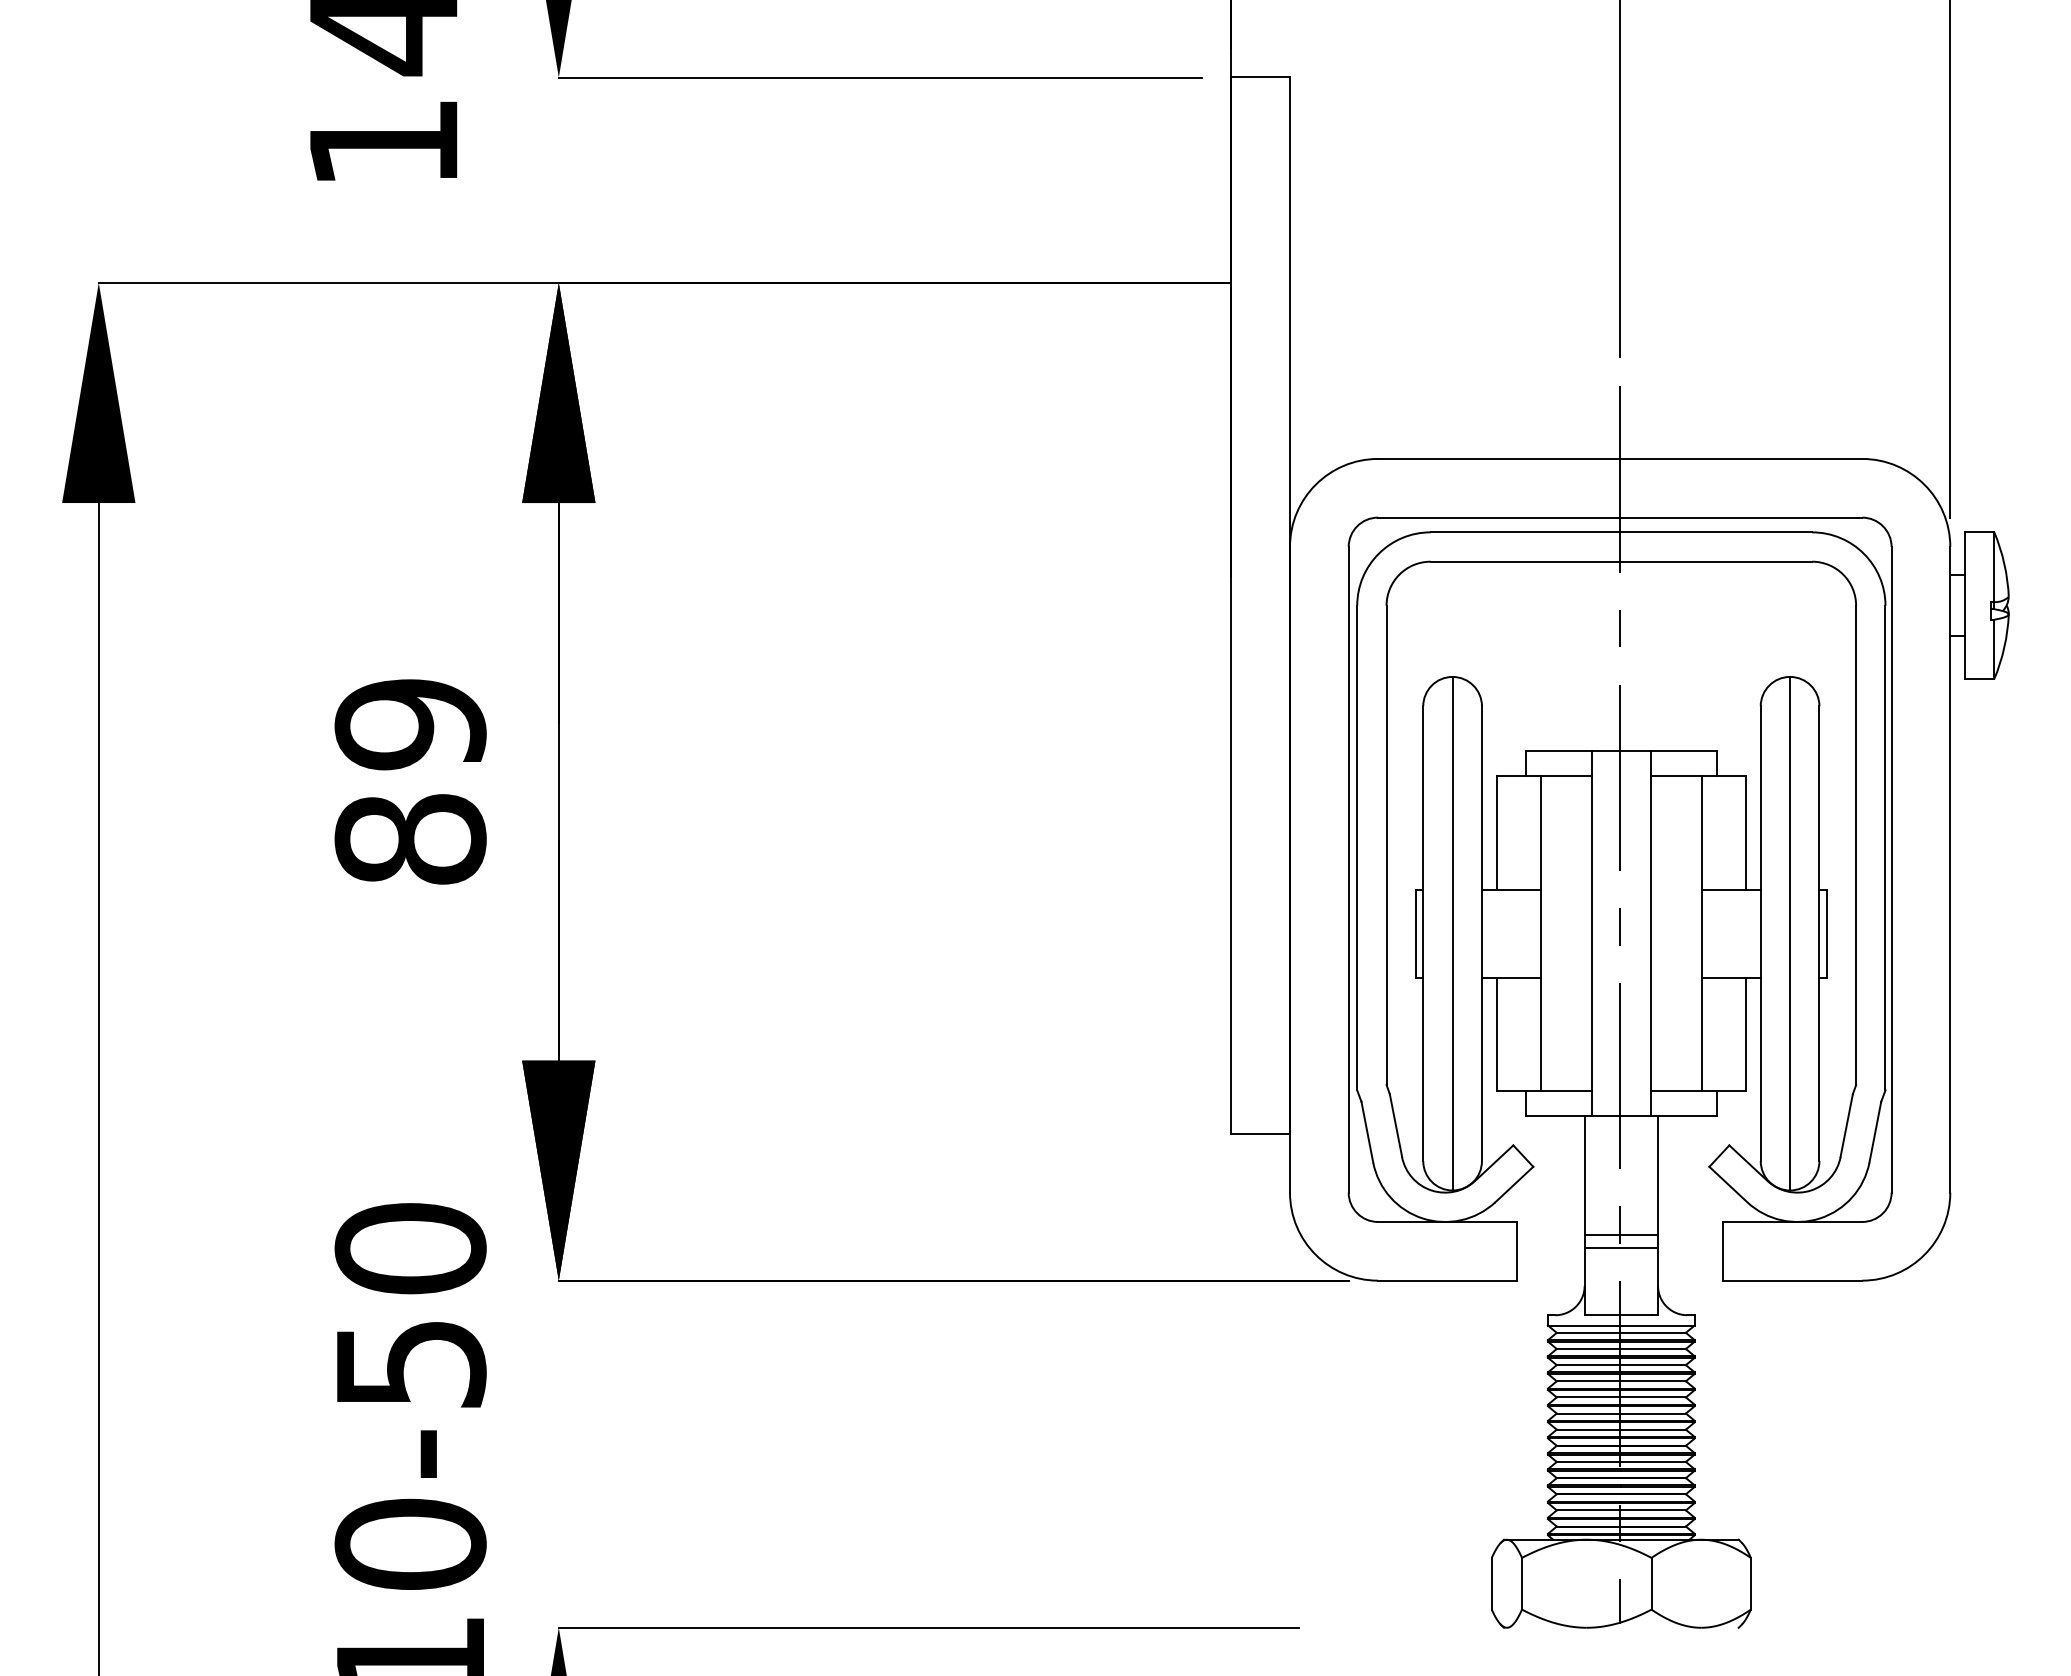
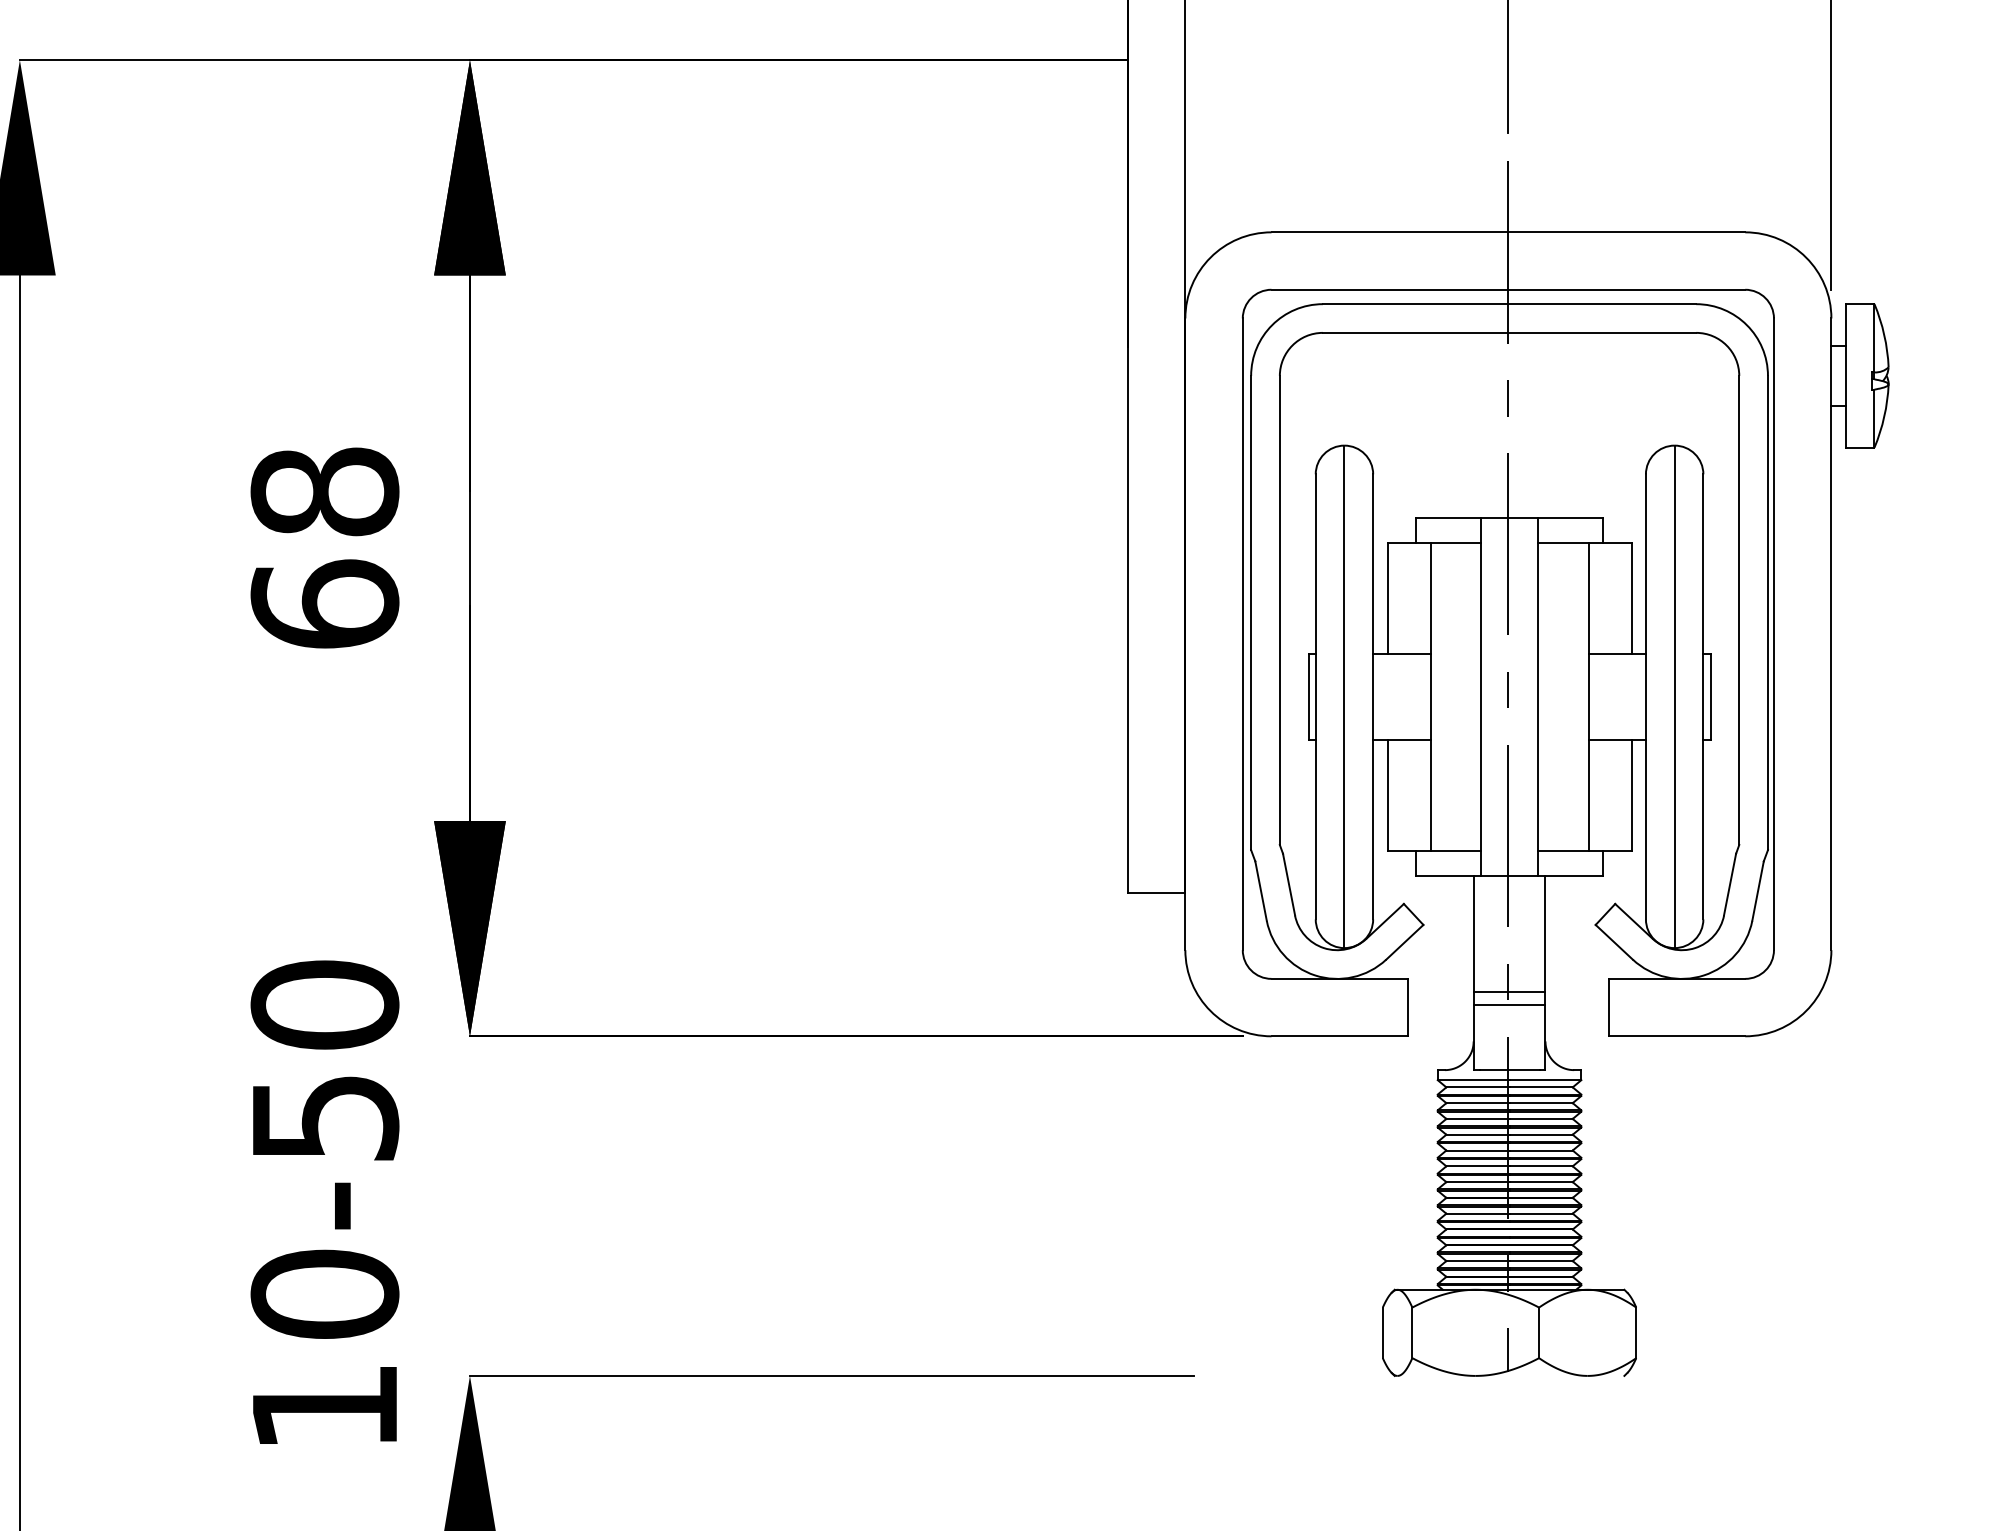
text: (410, 781) -> (324, 547), 89 -> 68

